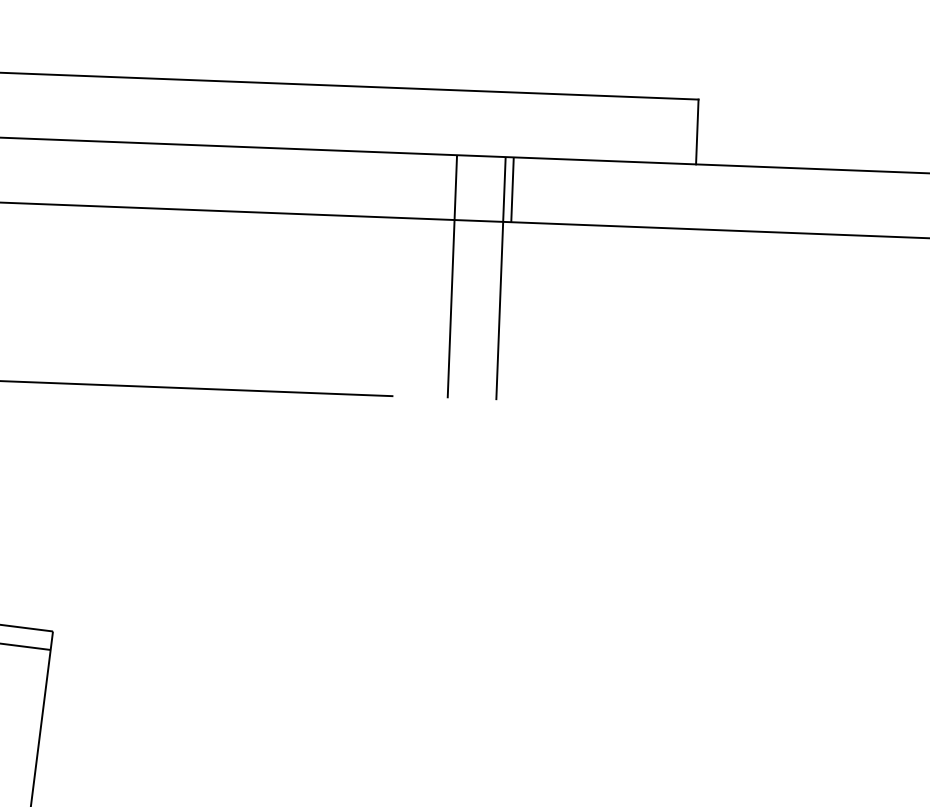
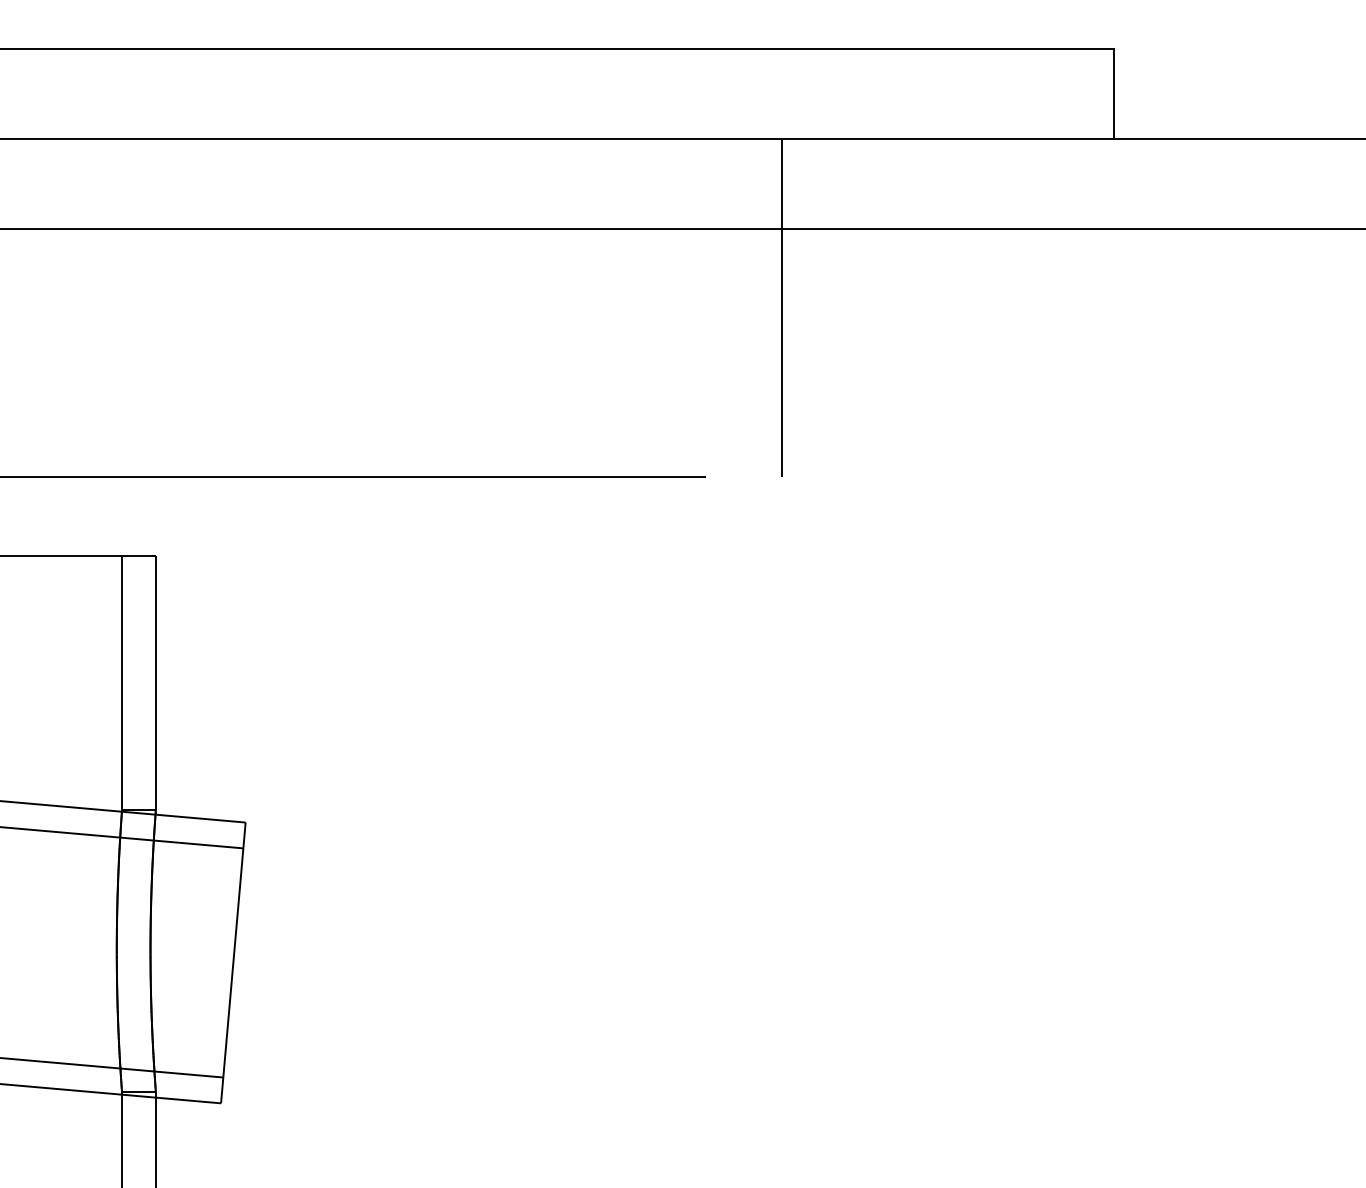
line: (512, 190) -> (860, 184), removed
line: (501, 278) -> (849, 308), removed

